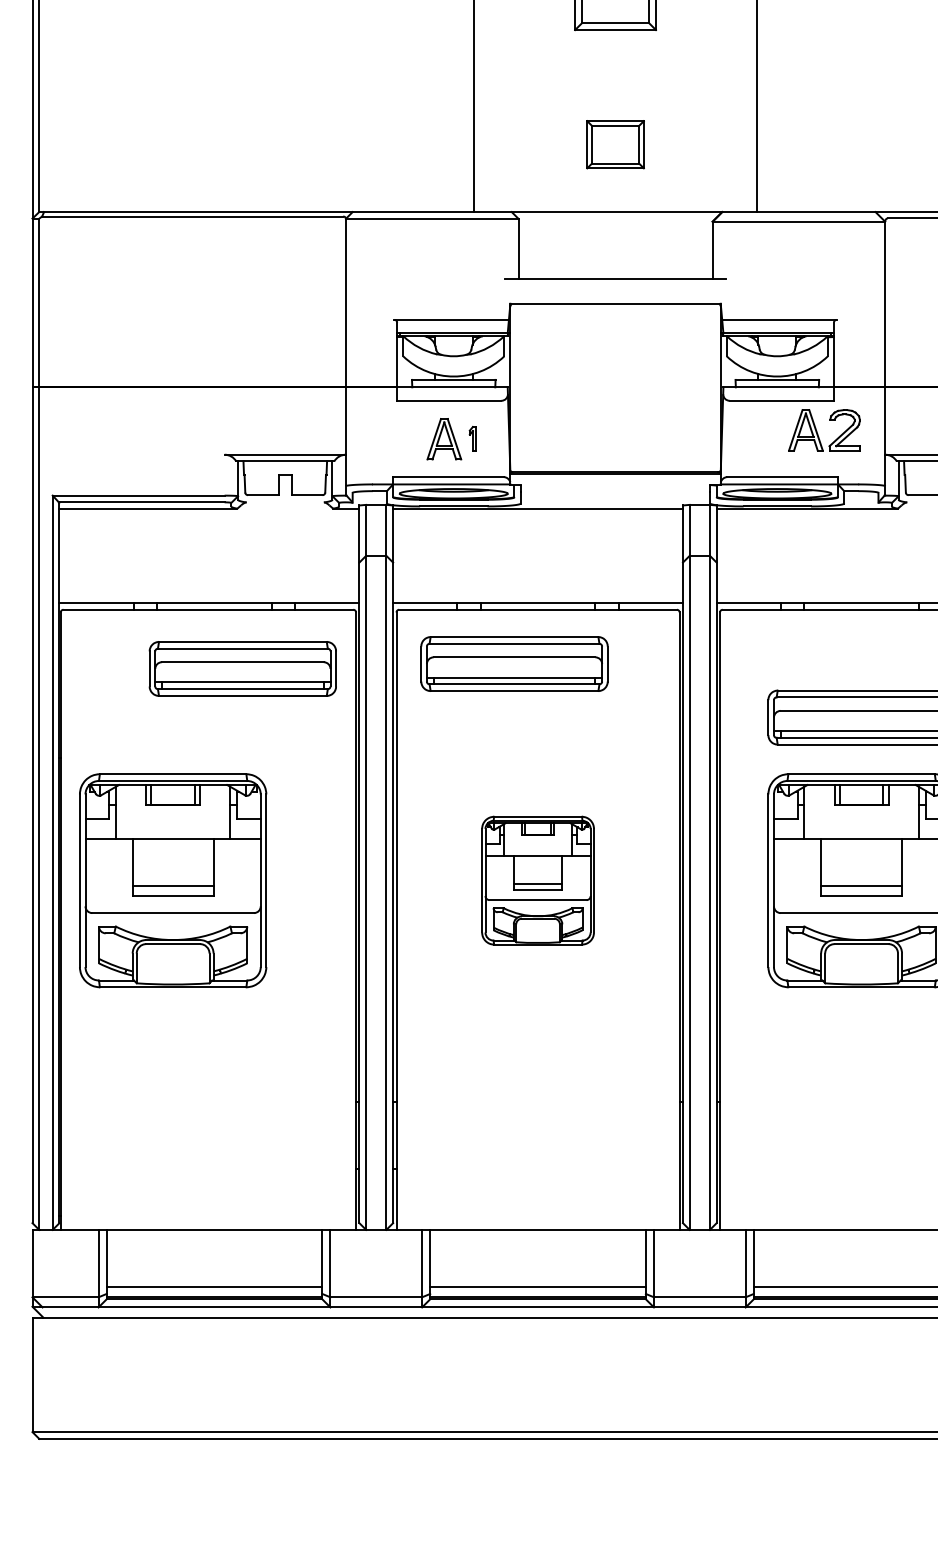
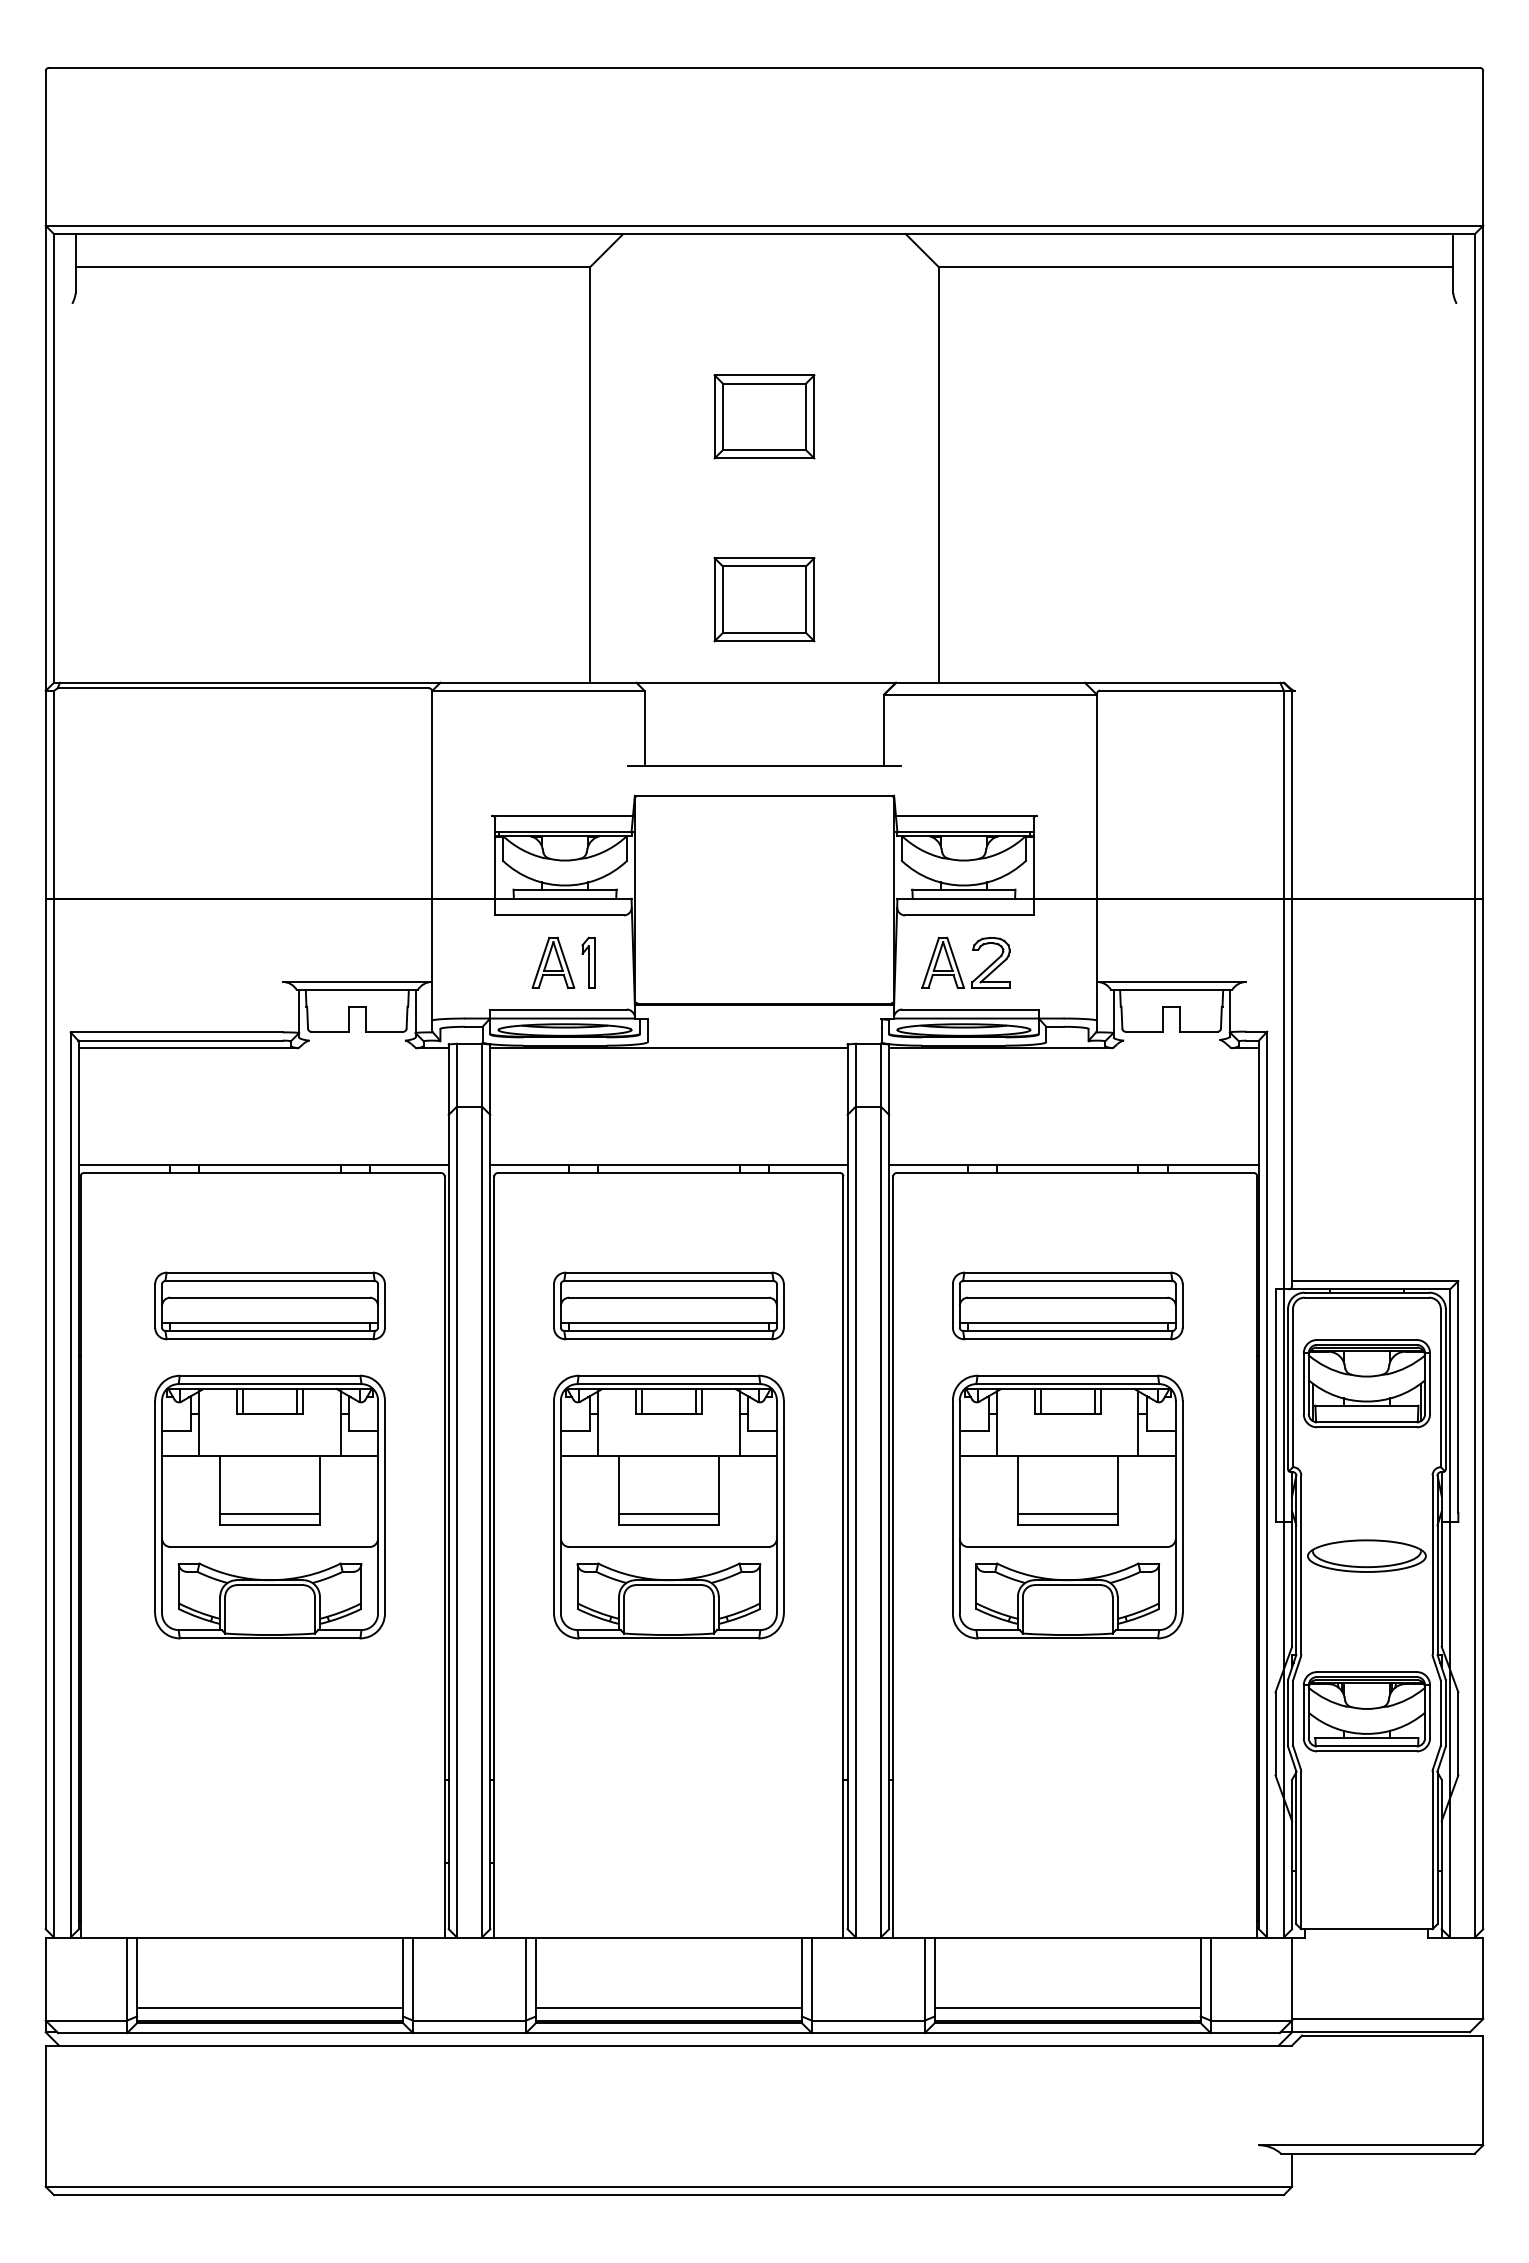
part: (615, 144) -> (764, 599), size x1.43
part: (817, 431) -> (957, 964), moved
part: (472, 438) -> (588, 962), size x1.67
part: (514, 663) -> (668, 1305), moved
part: (242, 668) -> (269, 1305), moved
part: (172, 880) -> (269, 1506), moved
part: (537, 880) -> (668, 1506), size x1.67

